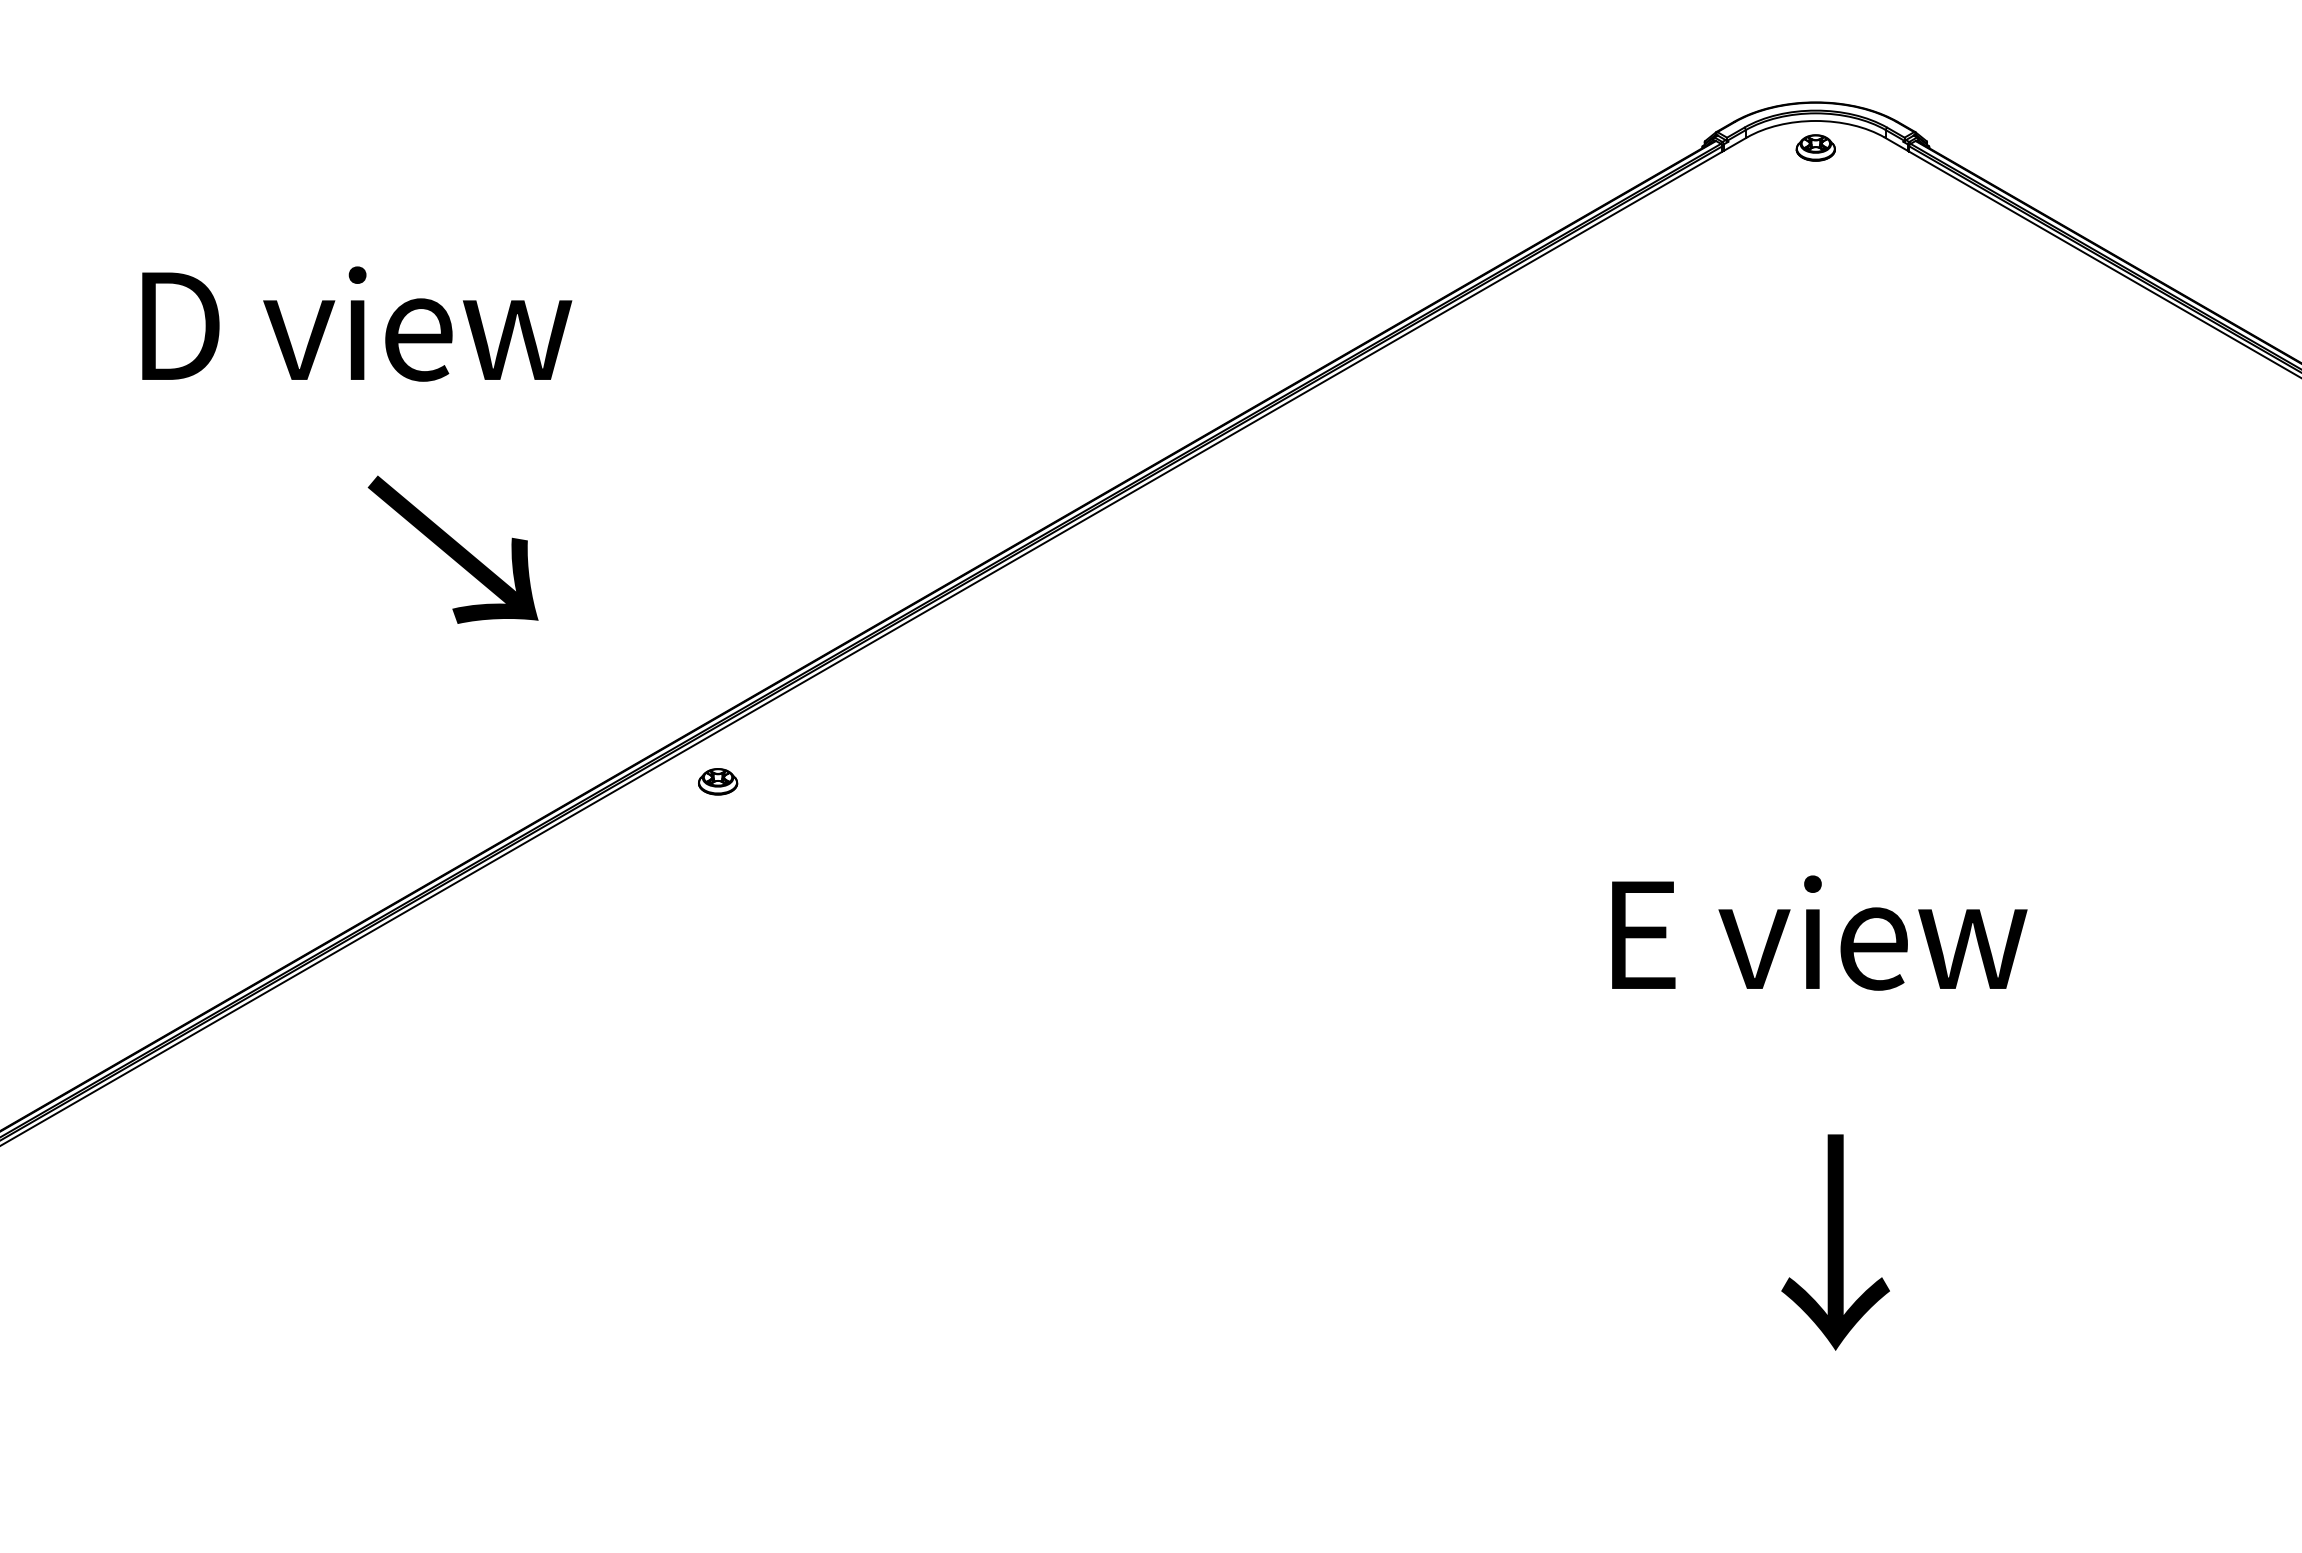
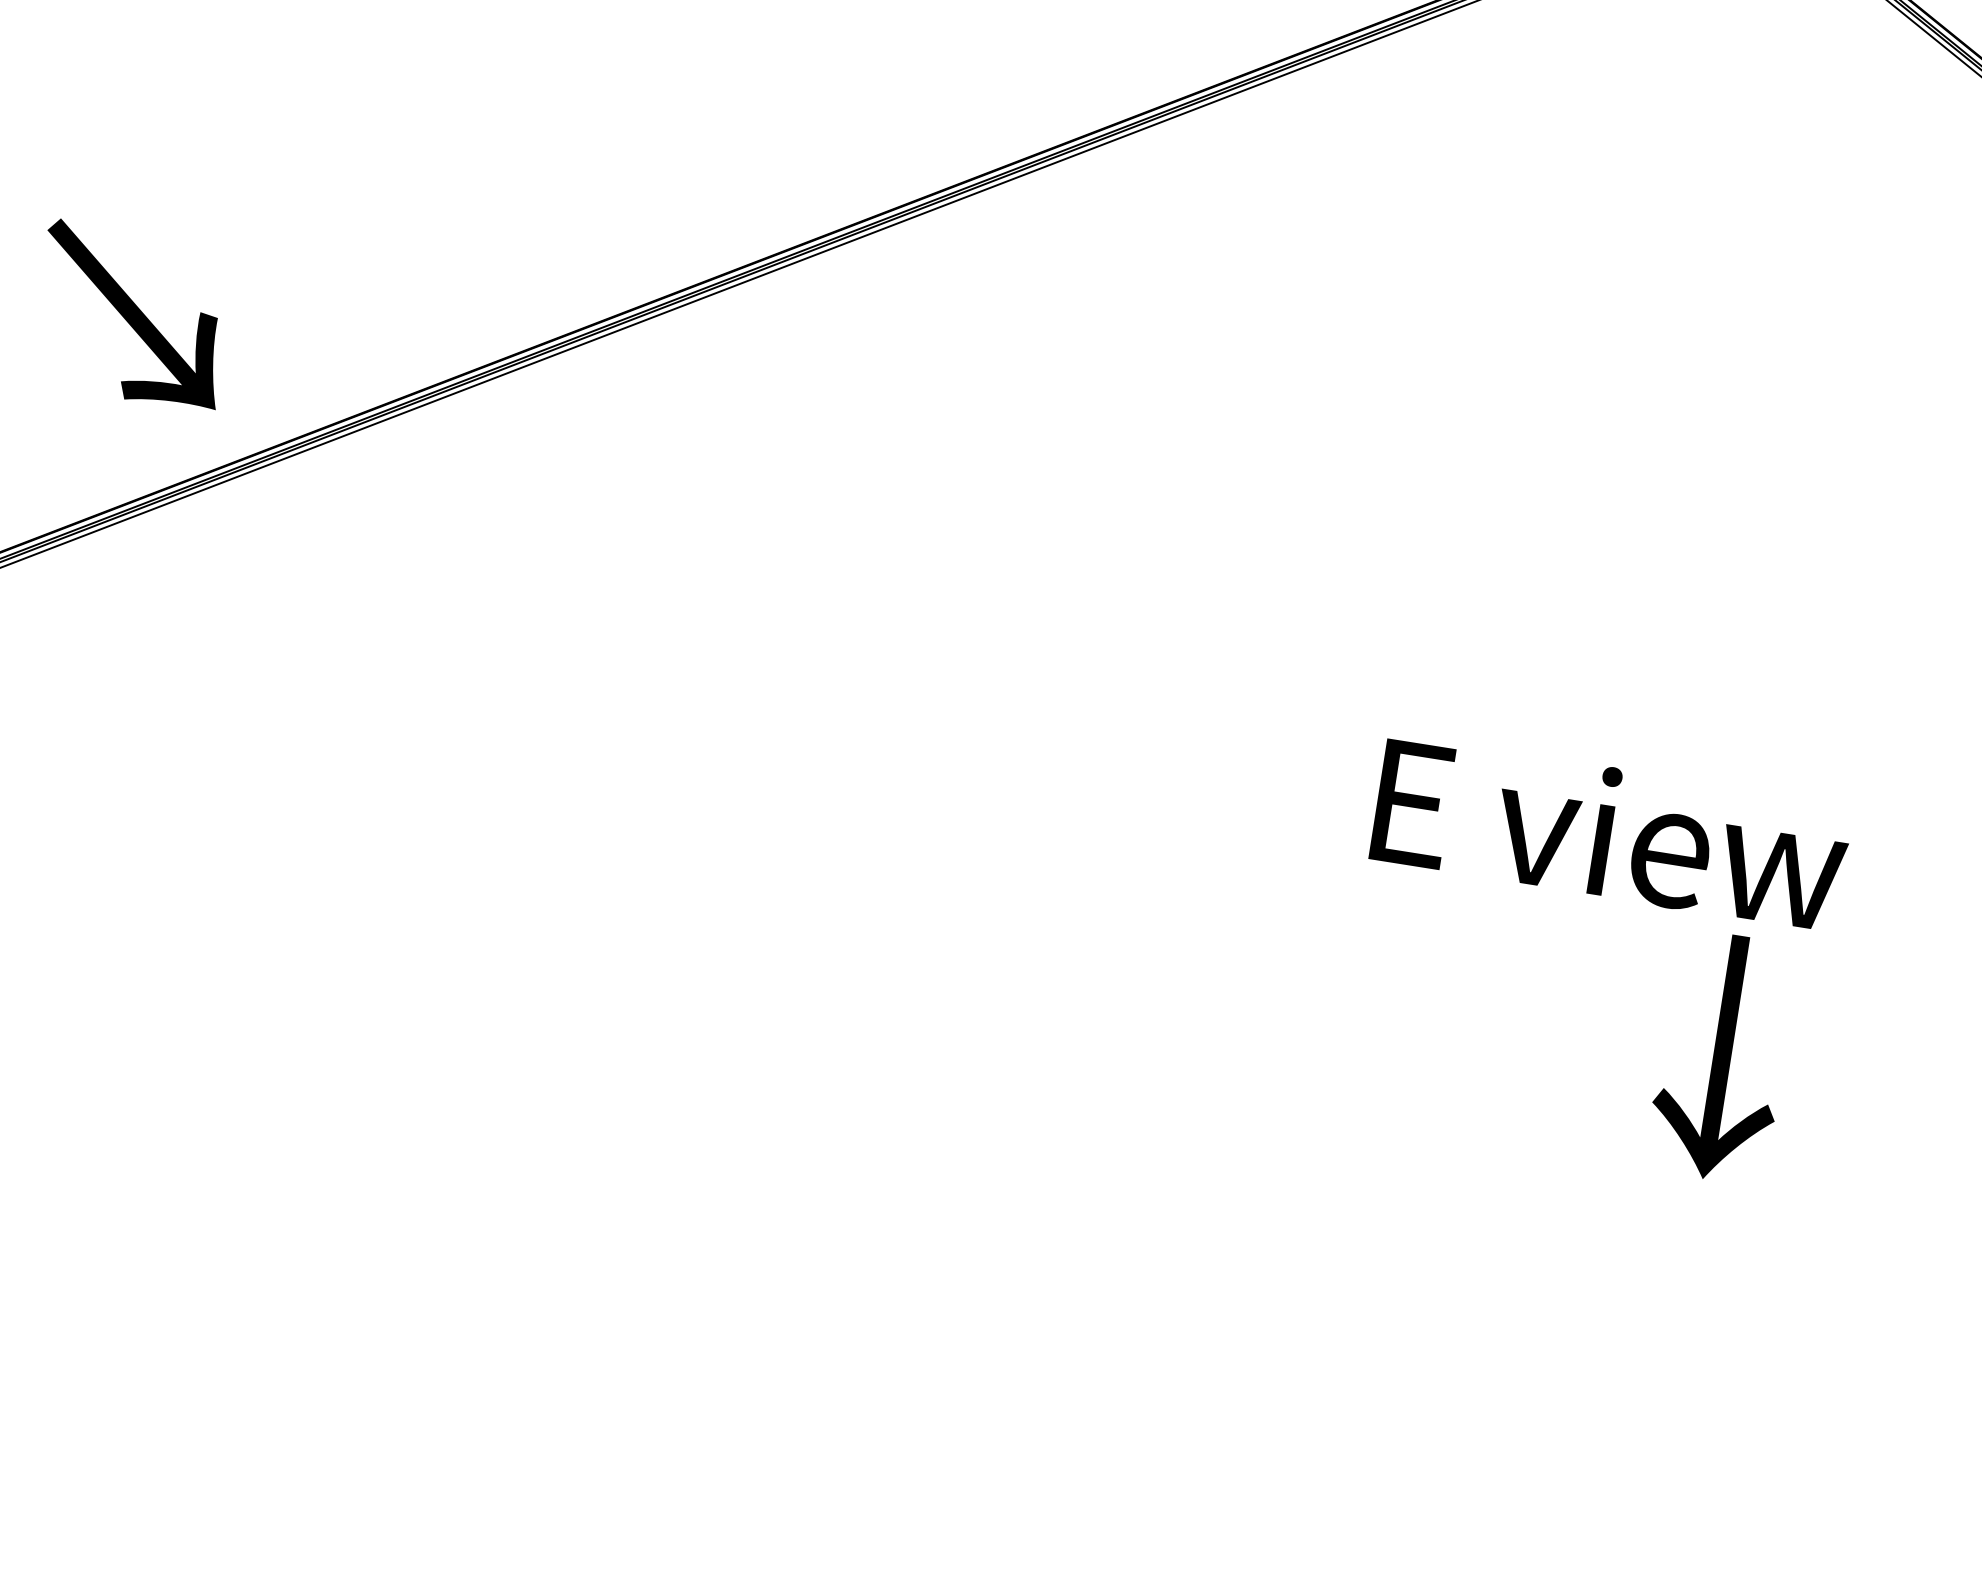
text: (452, 549) -> (131, 314), moved
part: (718, 781) -> (401, 466), removed
text: (1835, 1242) -> (1721, 1057), moved

